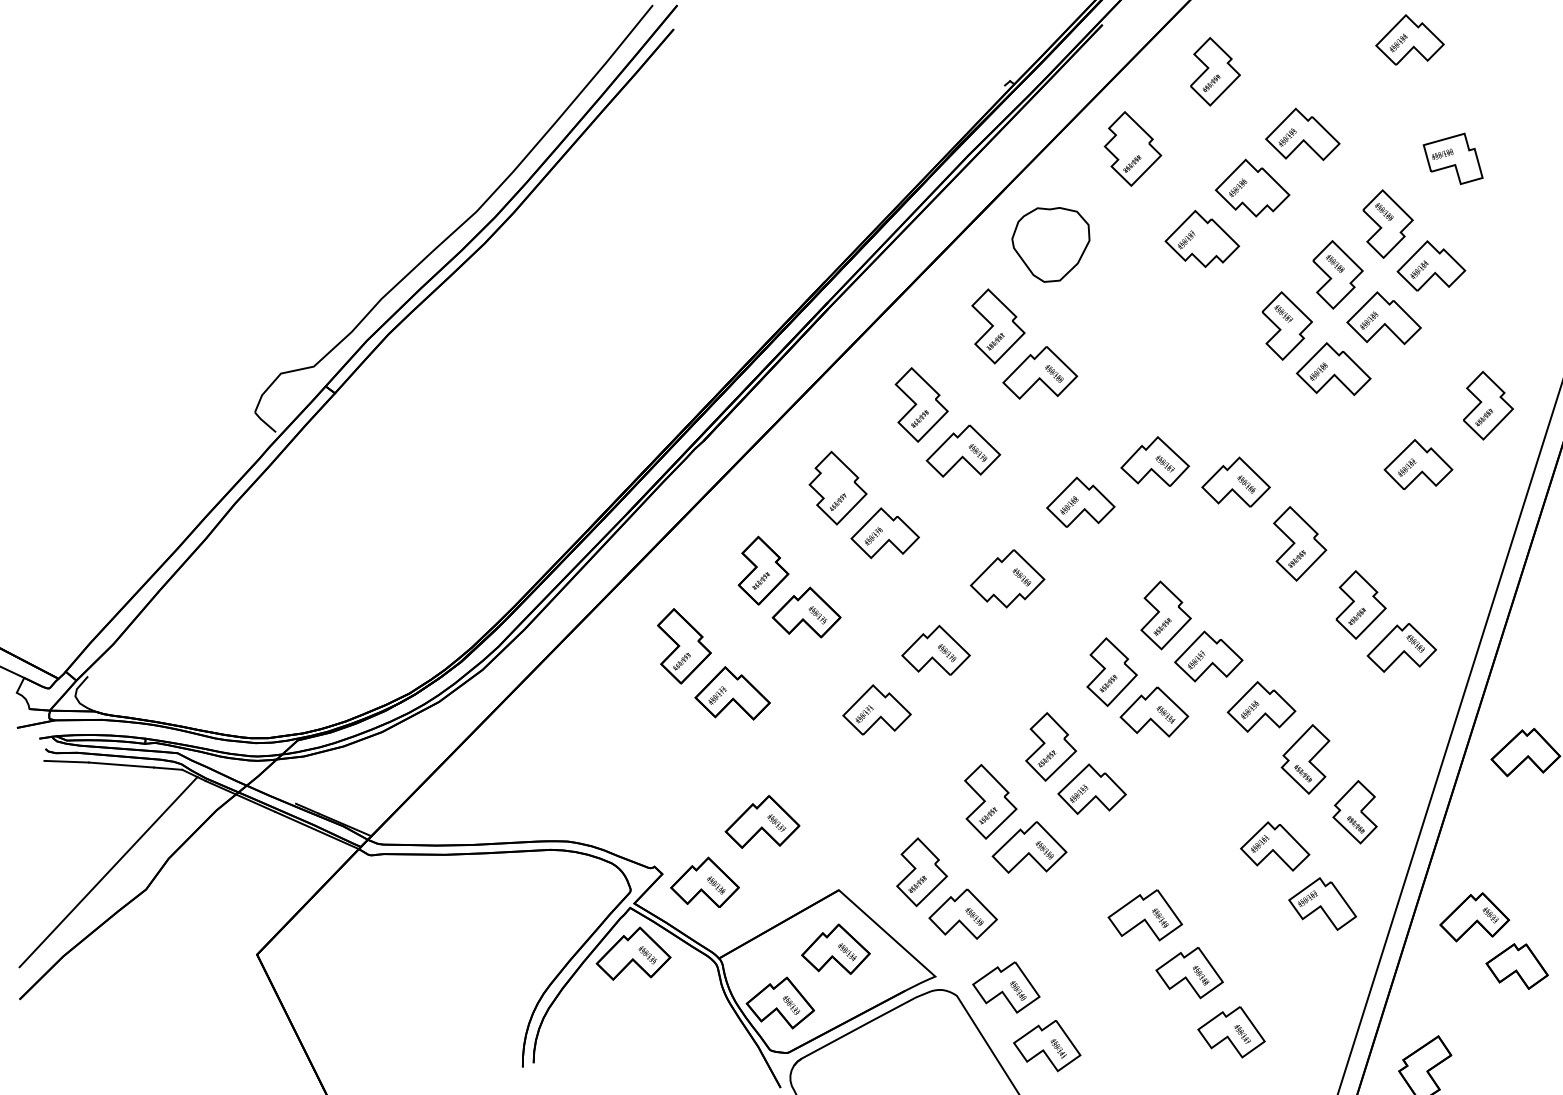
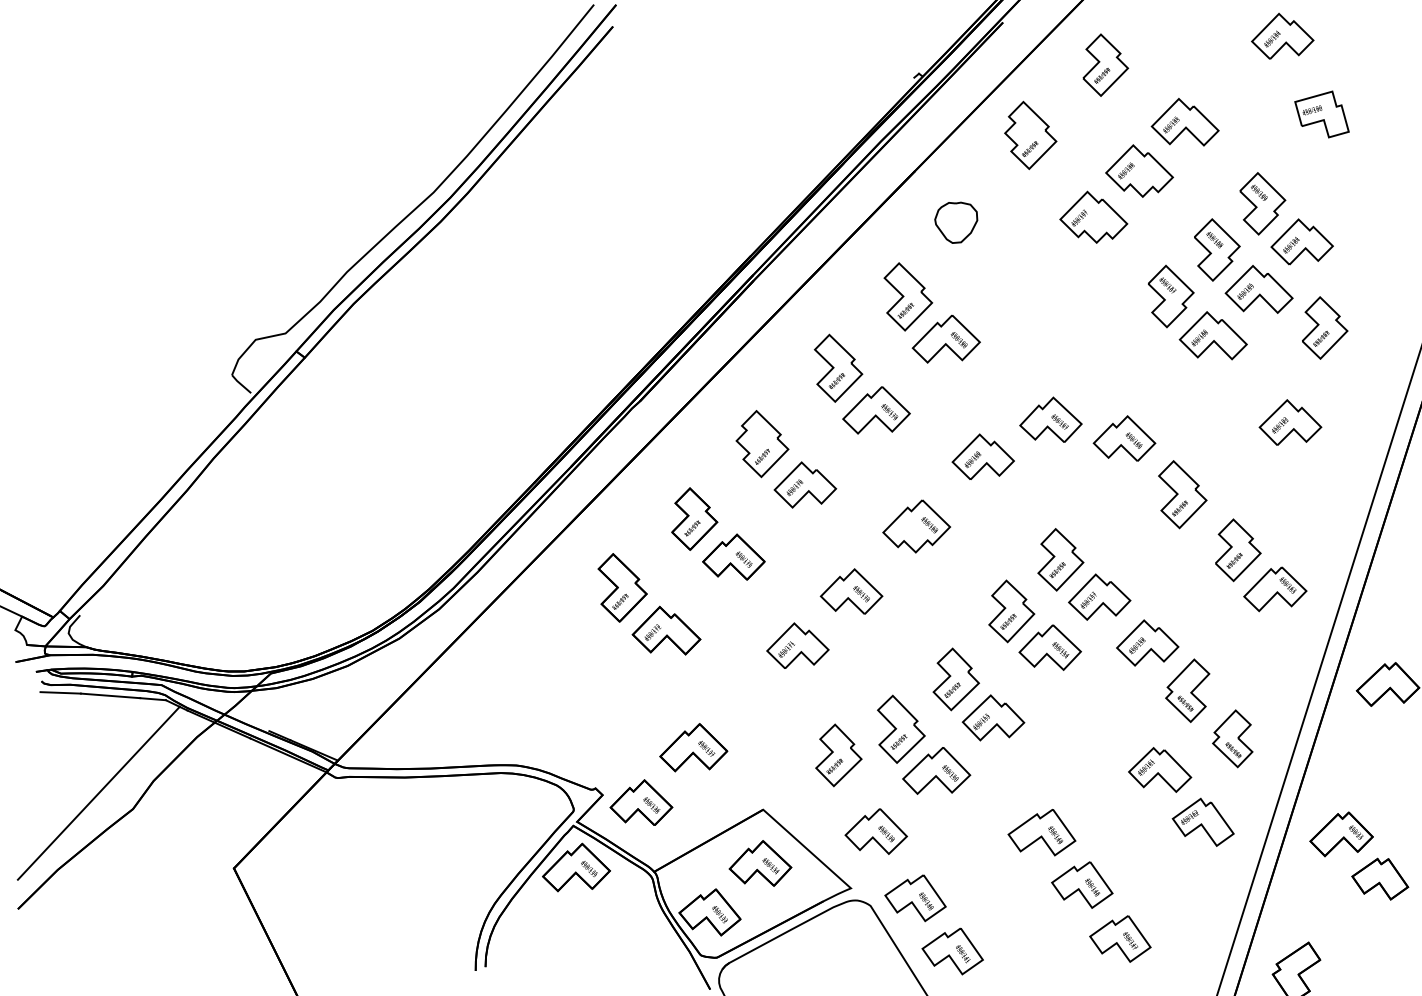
part: (1452, 158) -> (1321, 114), moved
part: (1051, 244) -> (956, 222), size x0.6
part: (1488, 405) -> (1325, 327), moved
part: (921, 872) -> (838, 755), moved

